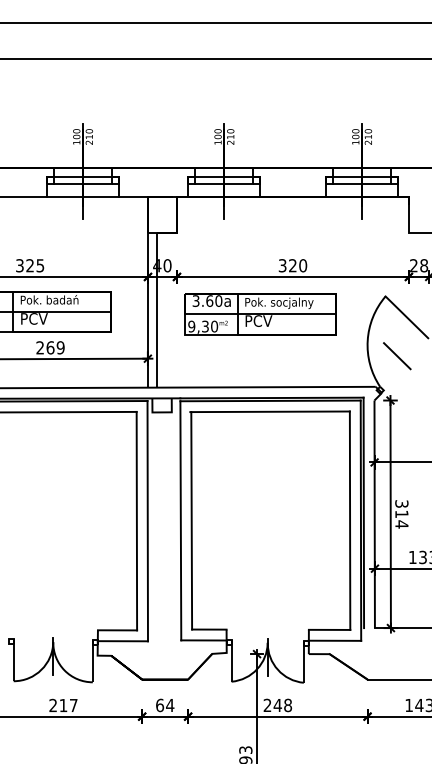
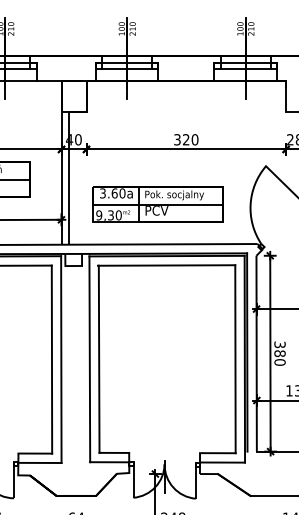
part: (260, 314) -> (158, 204), moved
line: (397, 356) -> (276, 217), removed
text: (401, 519) -> (279, 358), 314 -> 380

